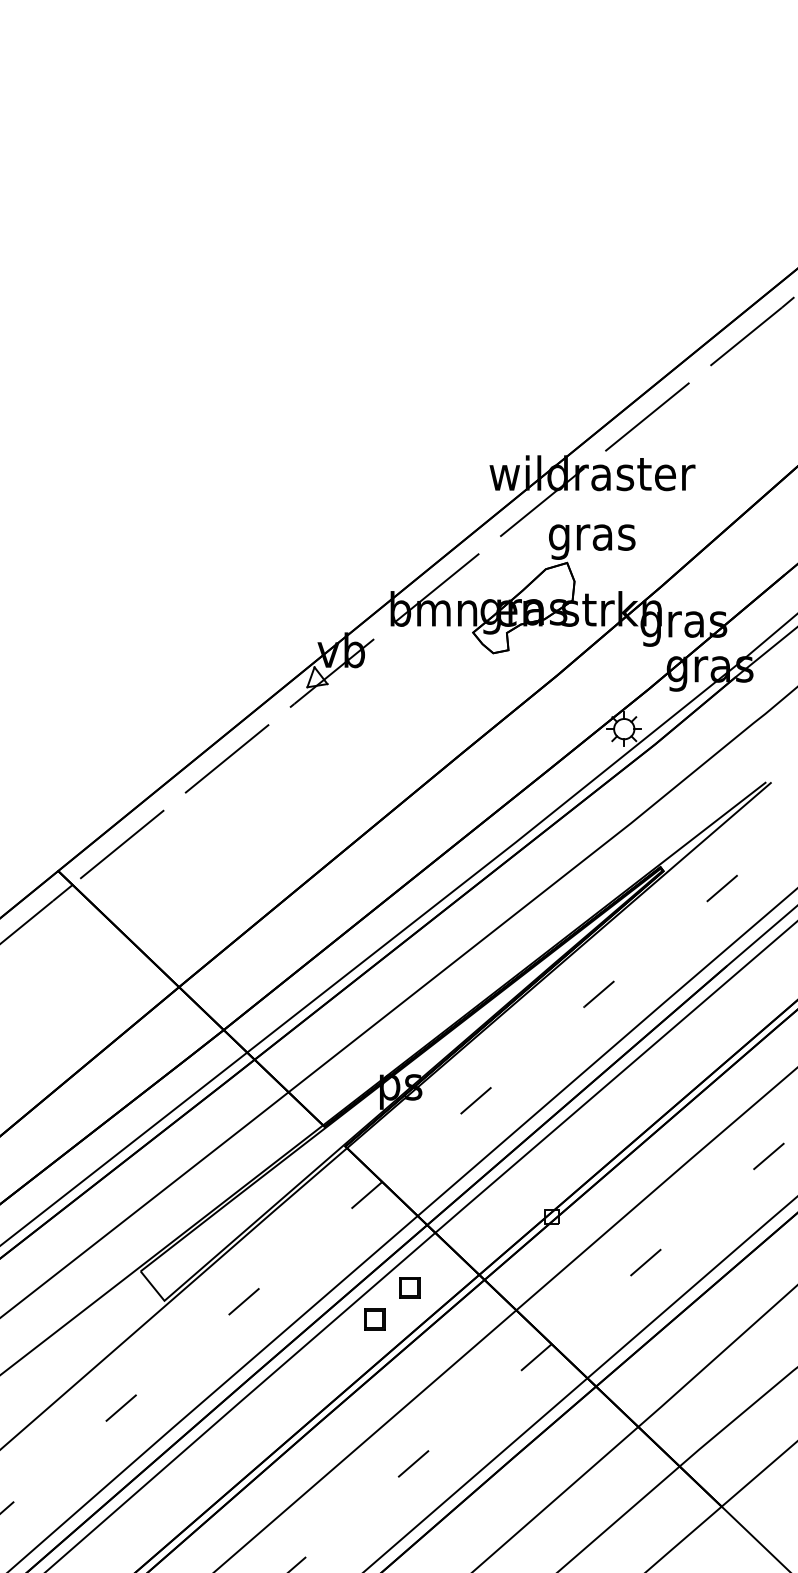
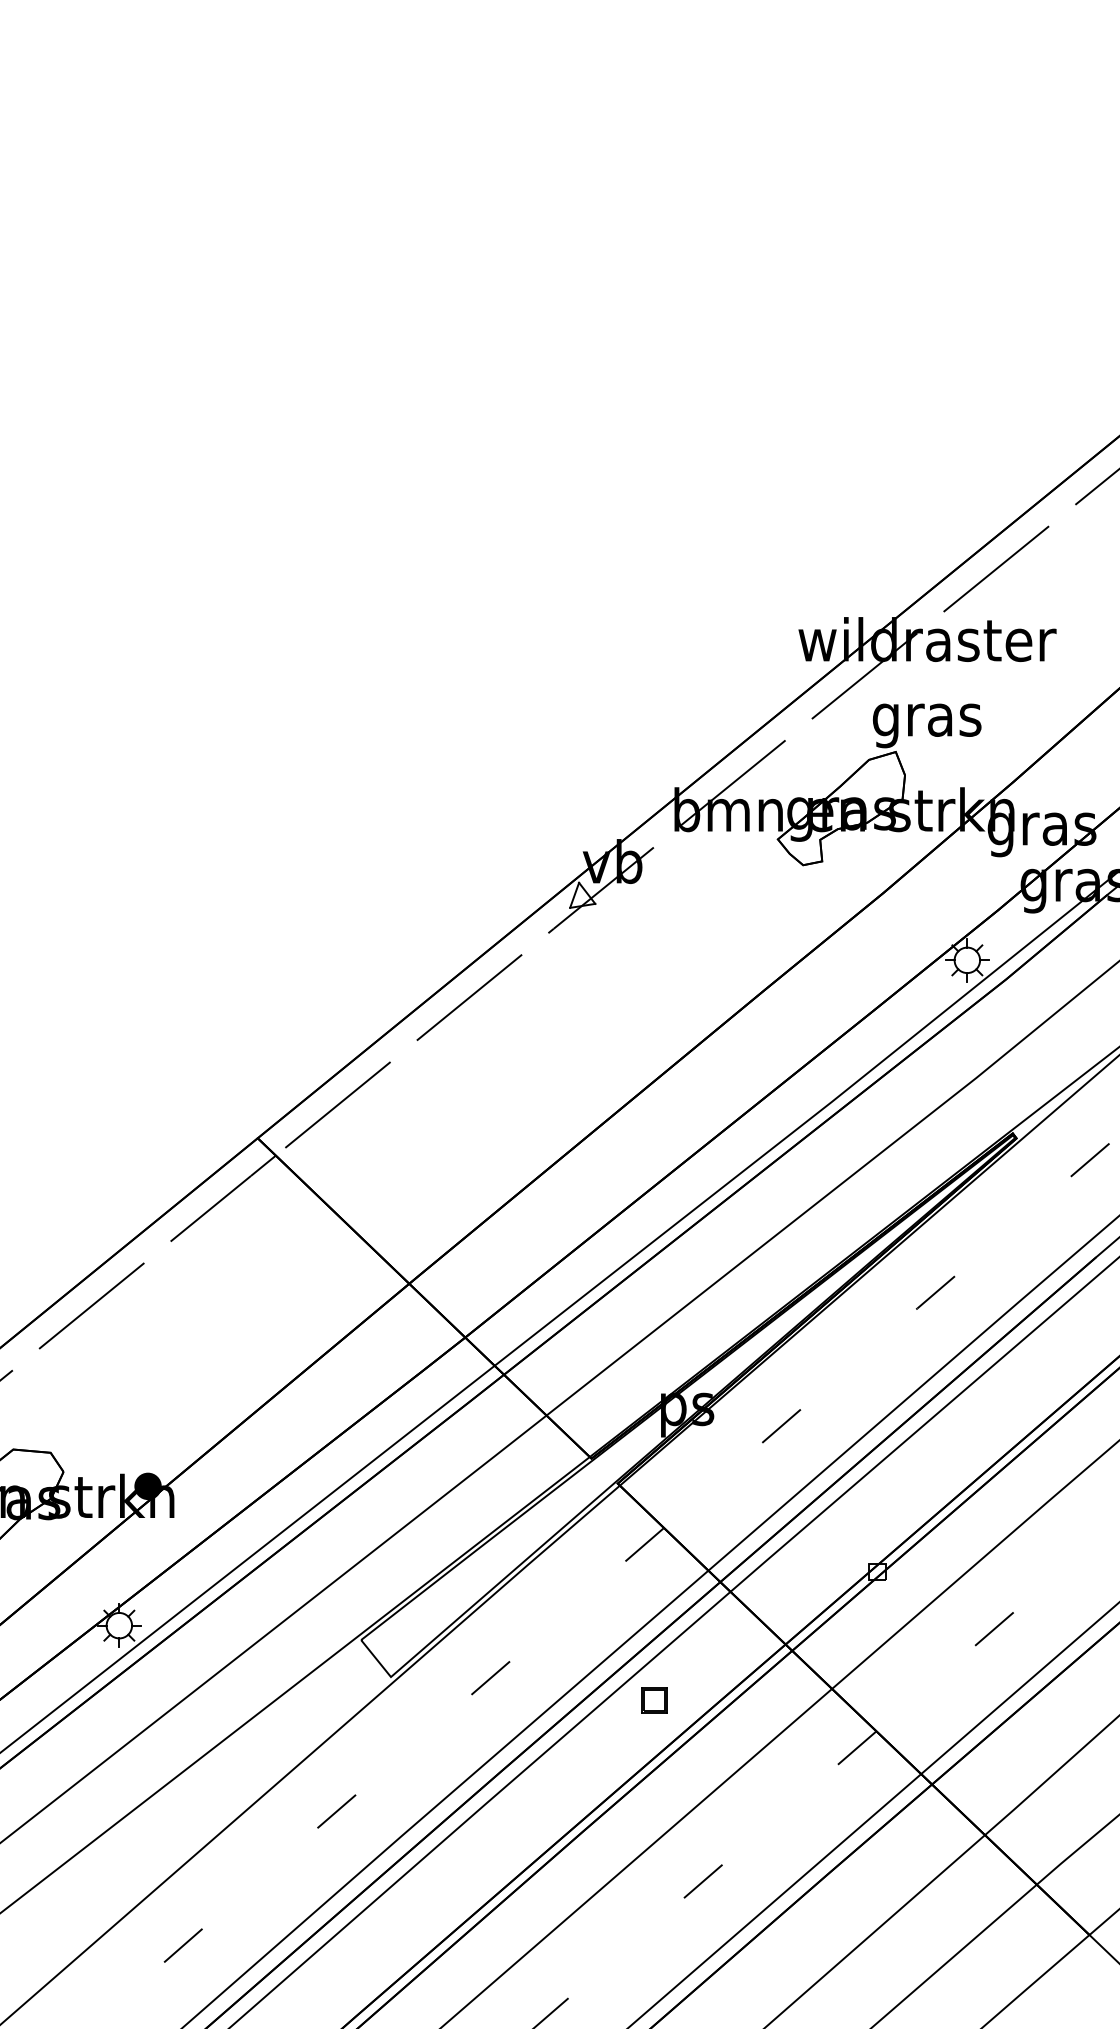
part: (409, 1287) -> (698, 1660), removed

